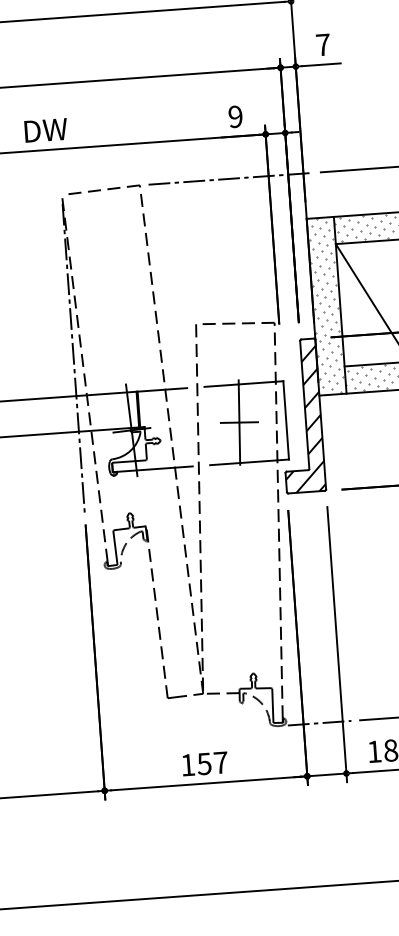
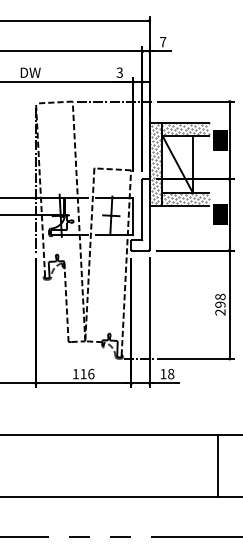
text: (234, 116) -> (119, 72), 9 -> 3
hatch: (301, 419) -> (140, 216), removed
text: (212, 762) -> (87, 373), 157 -> 116

